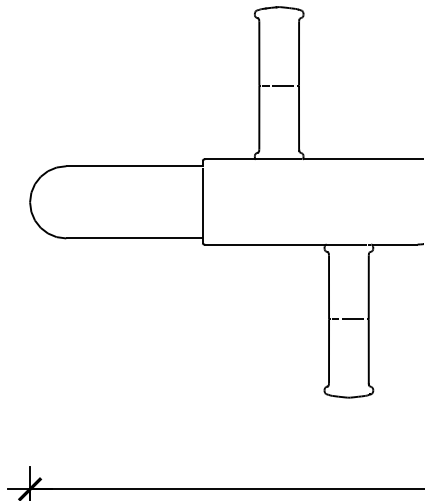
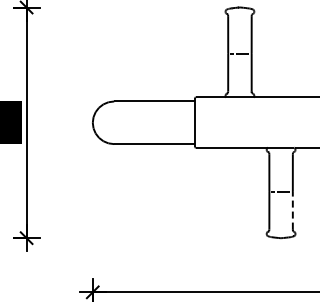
line: (368, 350) -> (292, 210), solid -> dashed

